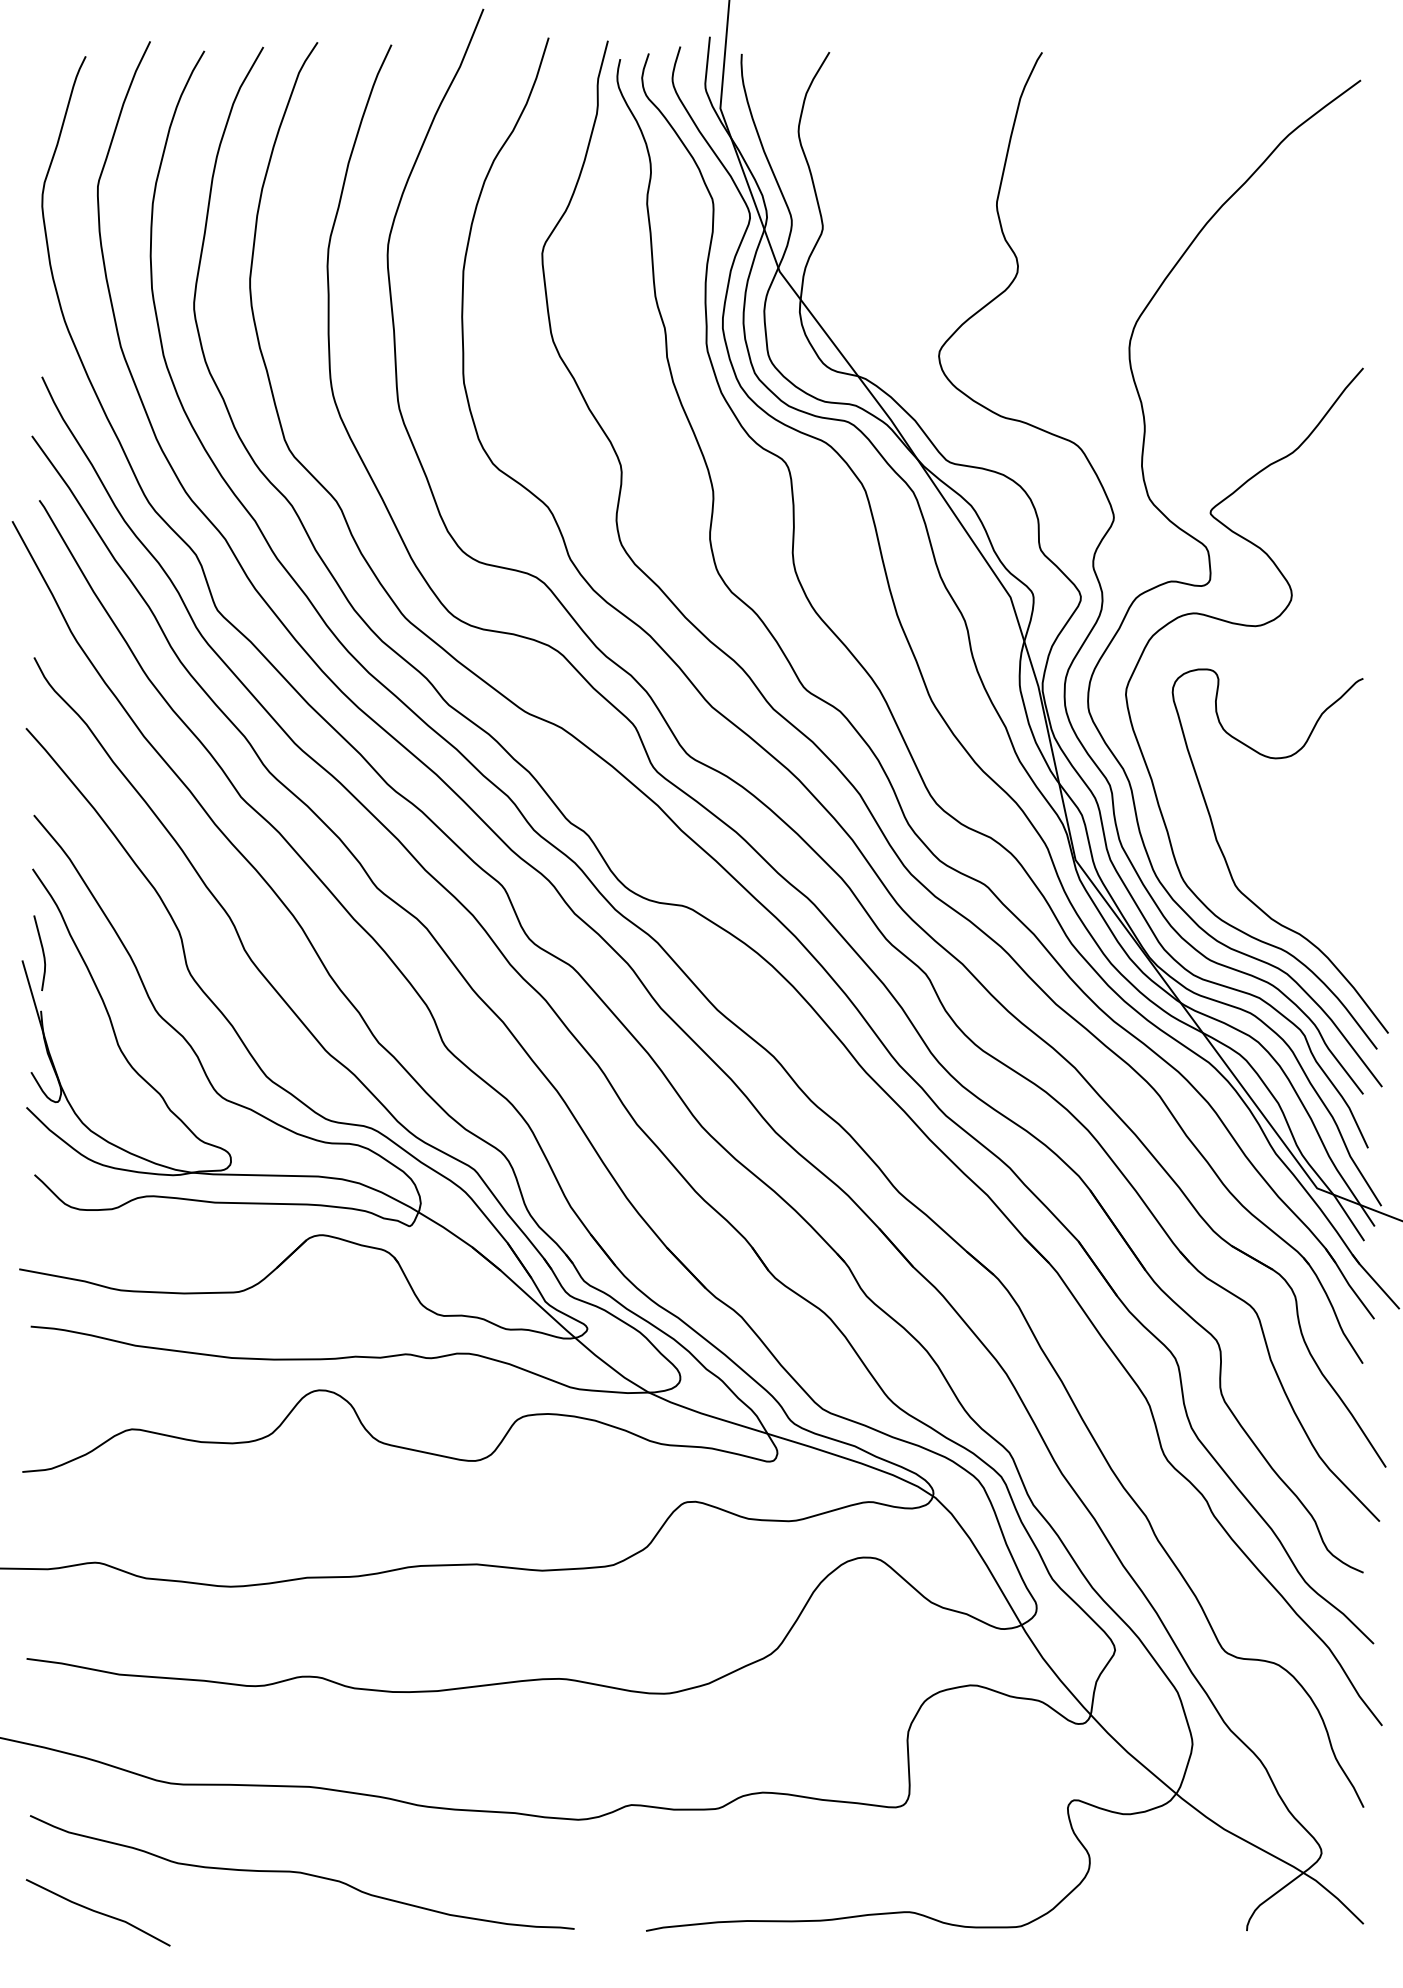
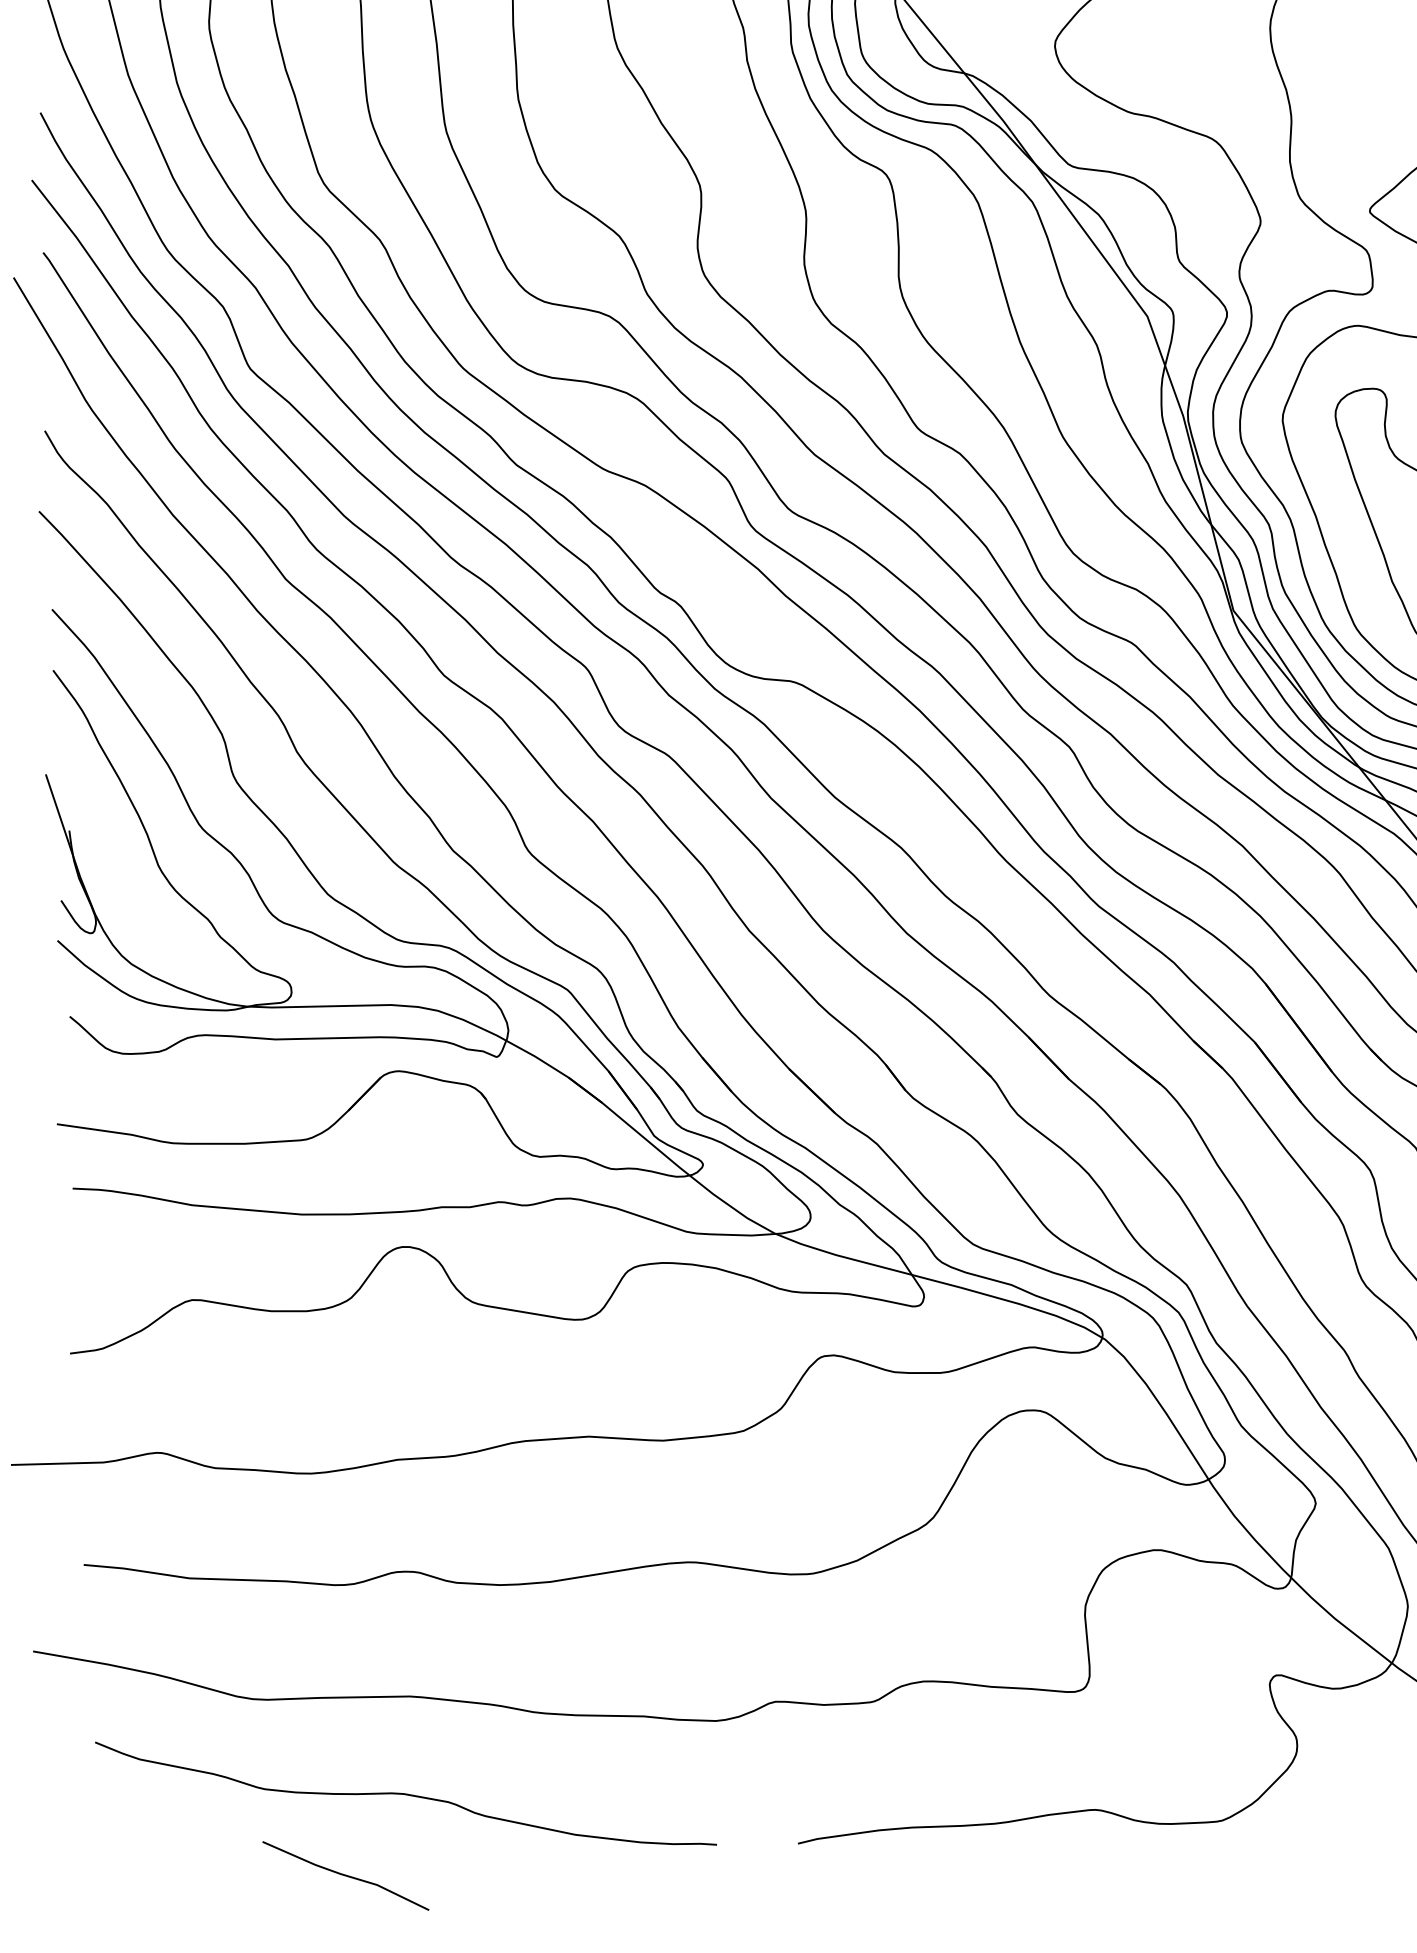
curve: (42, 952) -> (68, 764), removed
line: (97, 1912) -> (345, 1875), moved

